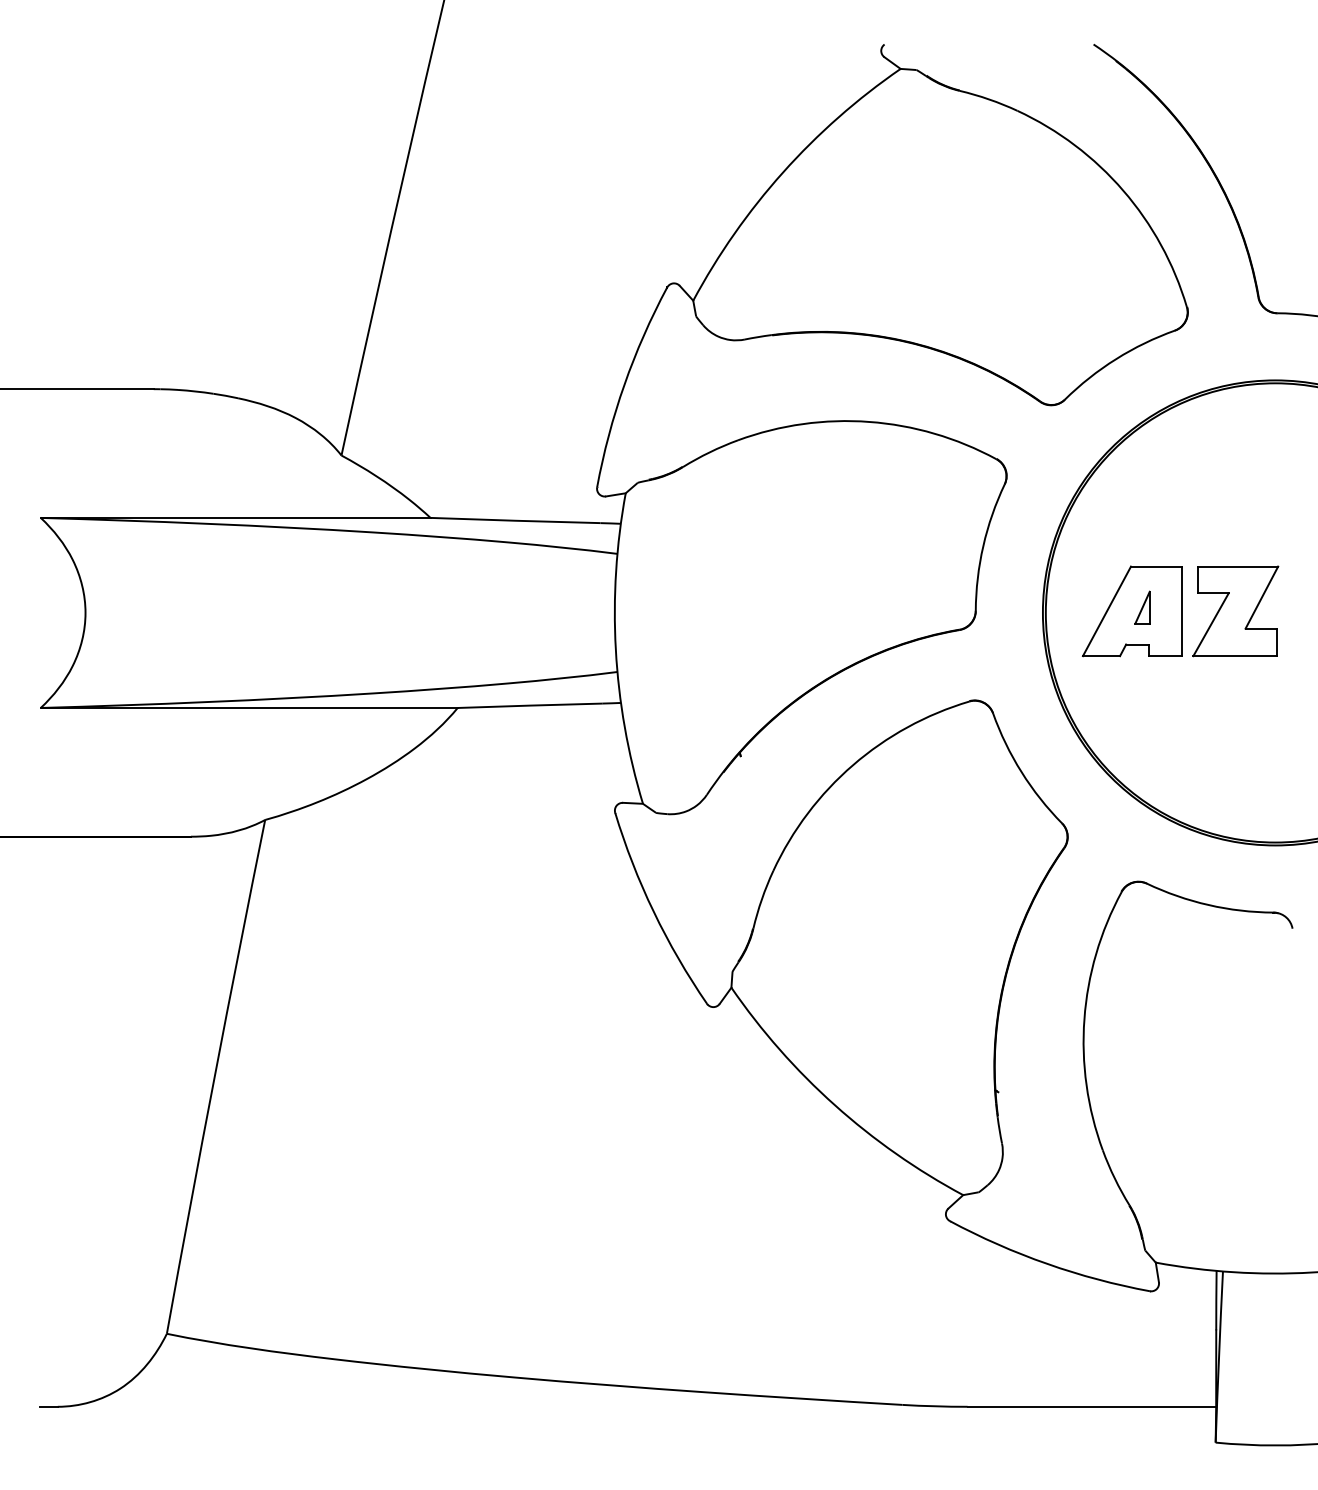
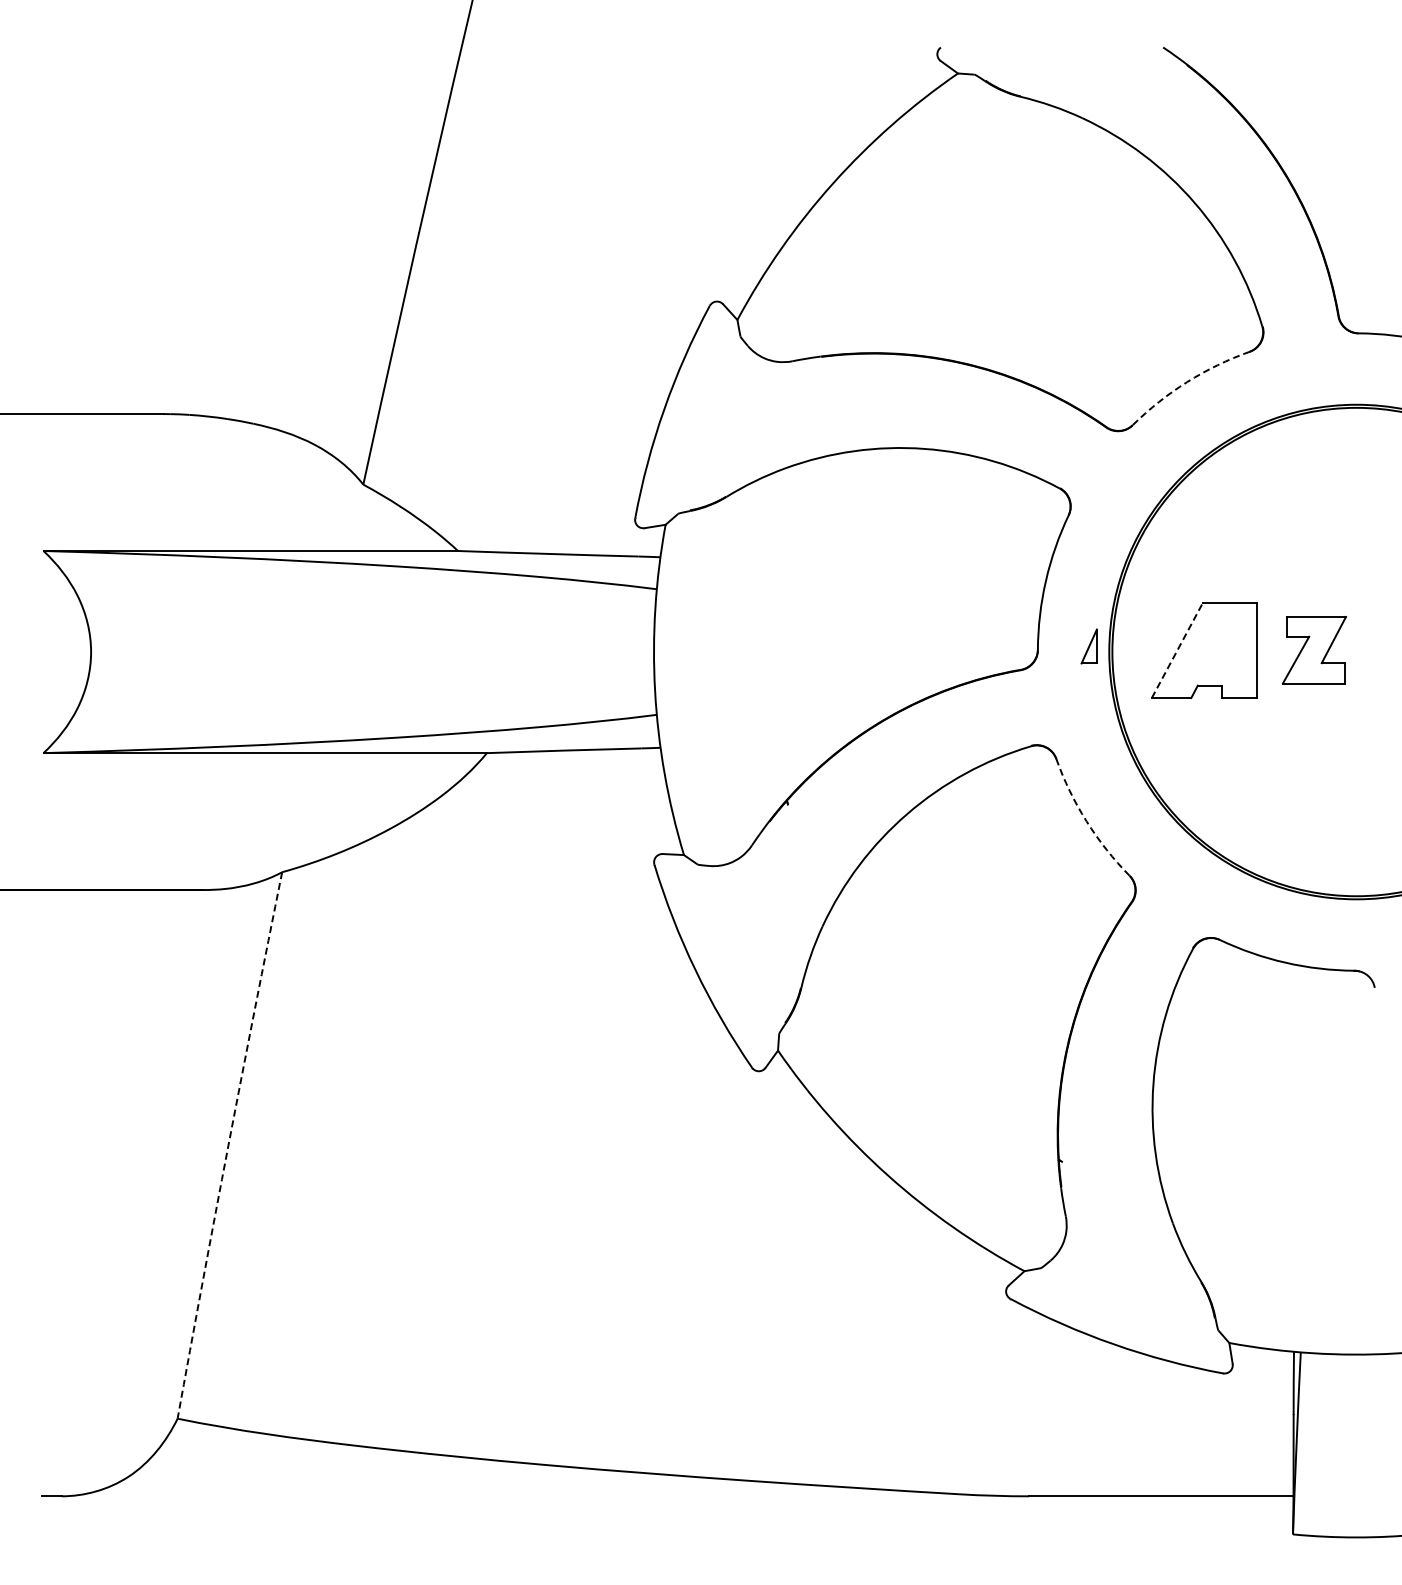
arc: (1116, 359) -> (1187, 382), solid -> dashed
part: (1141, 607) -> (1088, 646), moved
line: (1107, 610) -> (1177, 649), solid -> dashed
part: (1235, 610) -> (1314, 649), size x0.7
arc: (1021, 772) -> (1086, 821), solid -> dashed
arc: (214, 1076) -> (228, 1145), solid -> dashed

